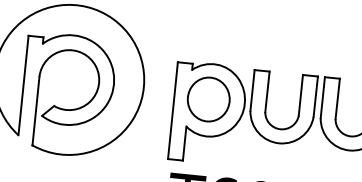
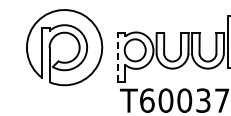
line: (172, 110) -> (117, 57), solid -> dashed

